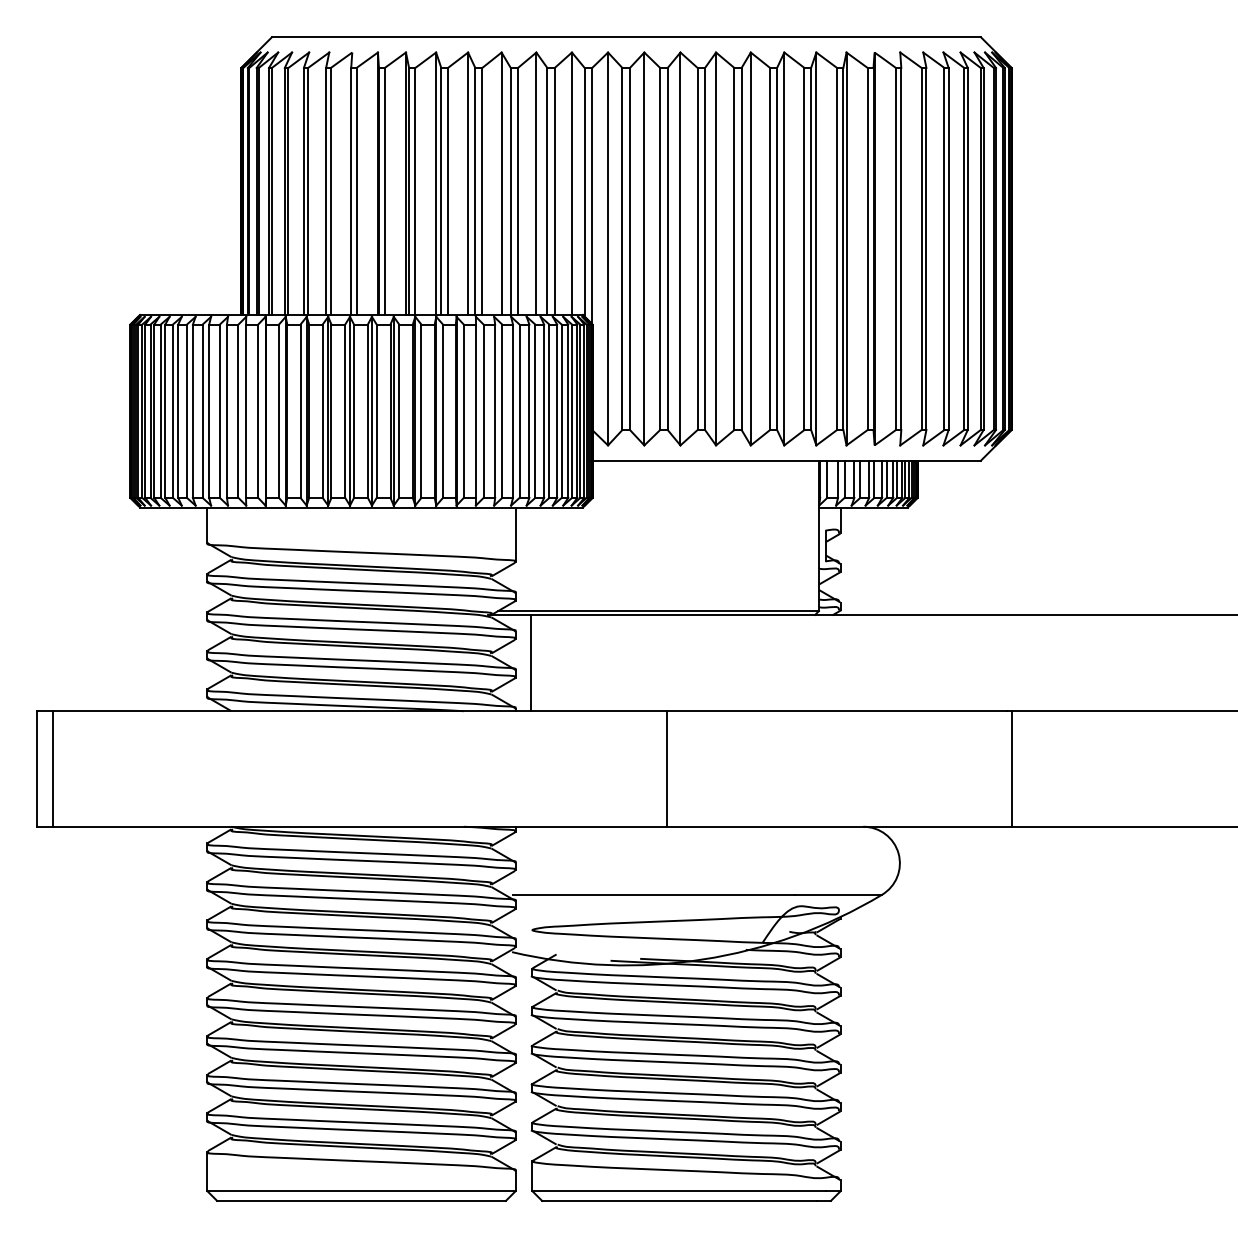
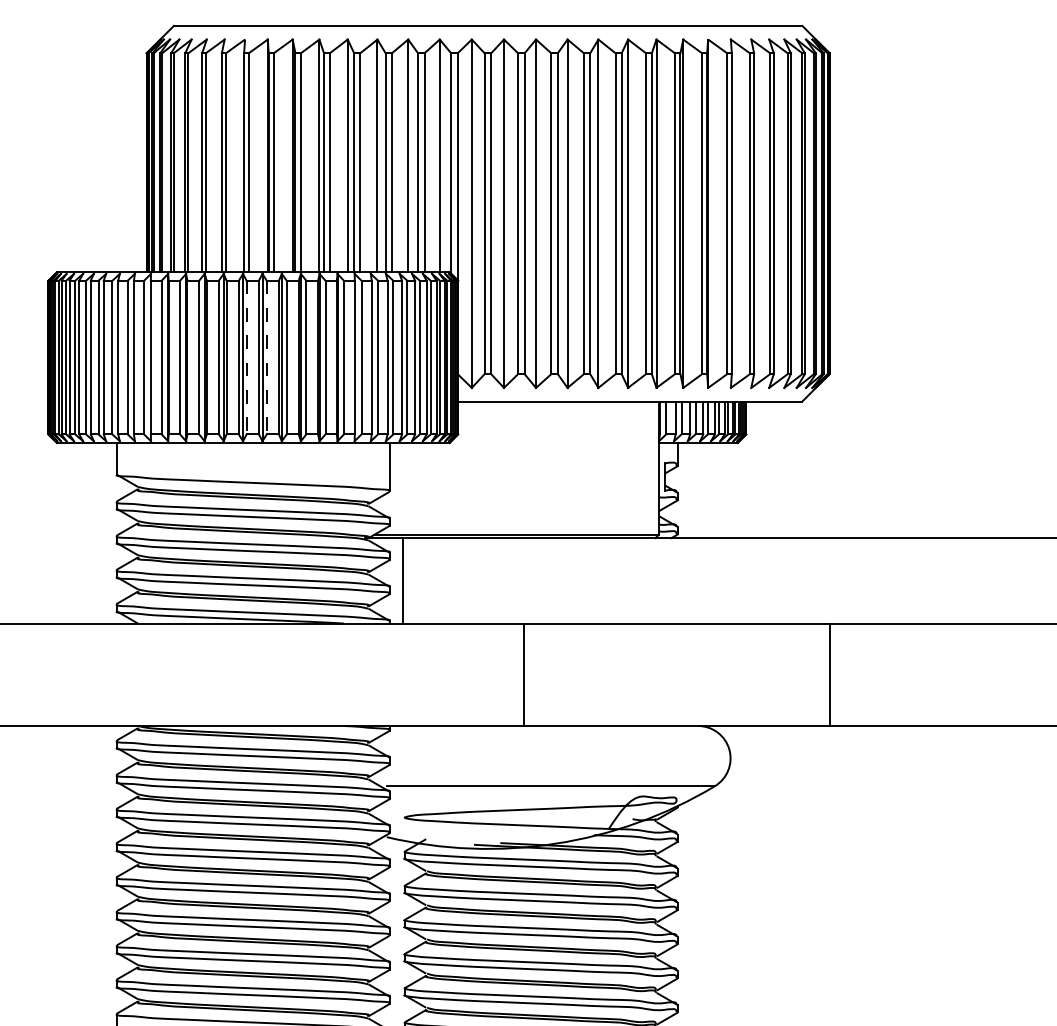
line: (354, 411) -> (247, 357), solid -> dashed
line: (376, 411) -> (266, 357), solid -> dashed

